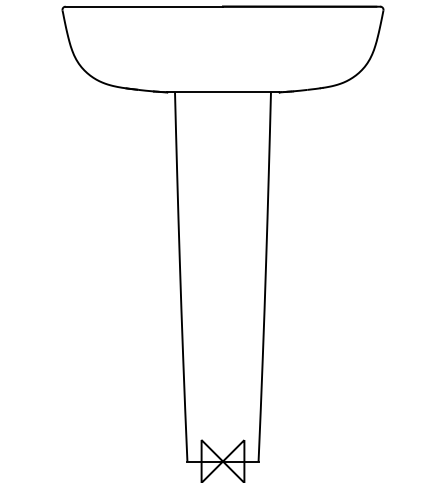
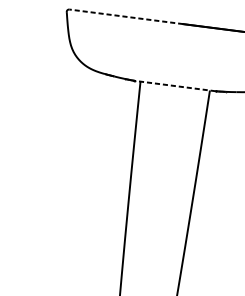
line: (144, 6) -> (126, 16), solid -> dashed
line: (223, 92) -> (175, 86), solid -> dashed

